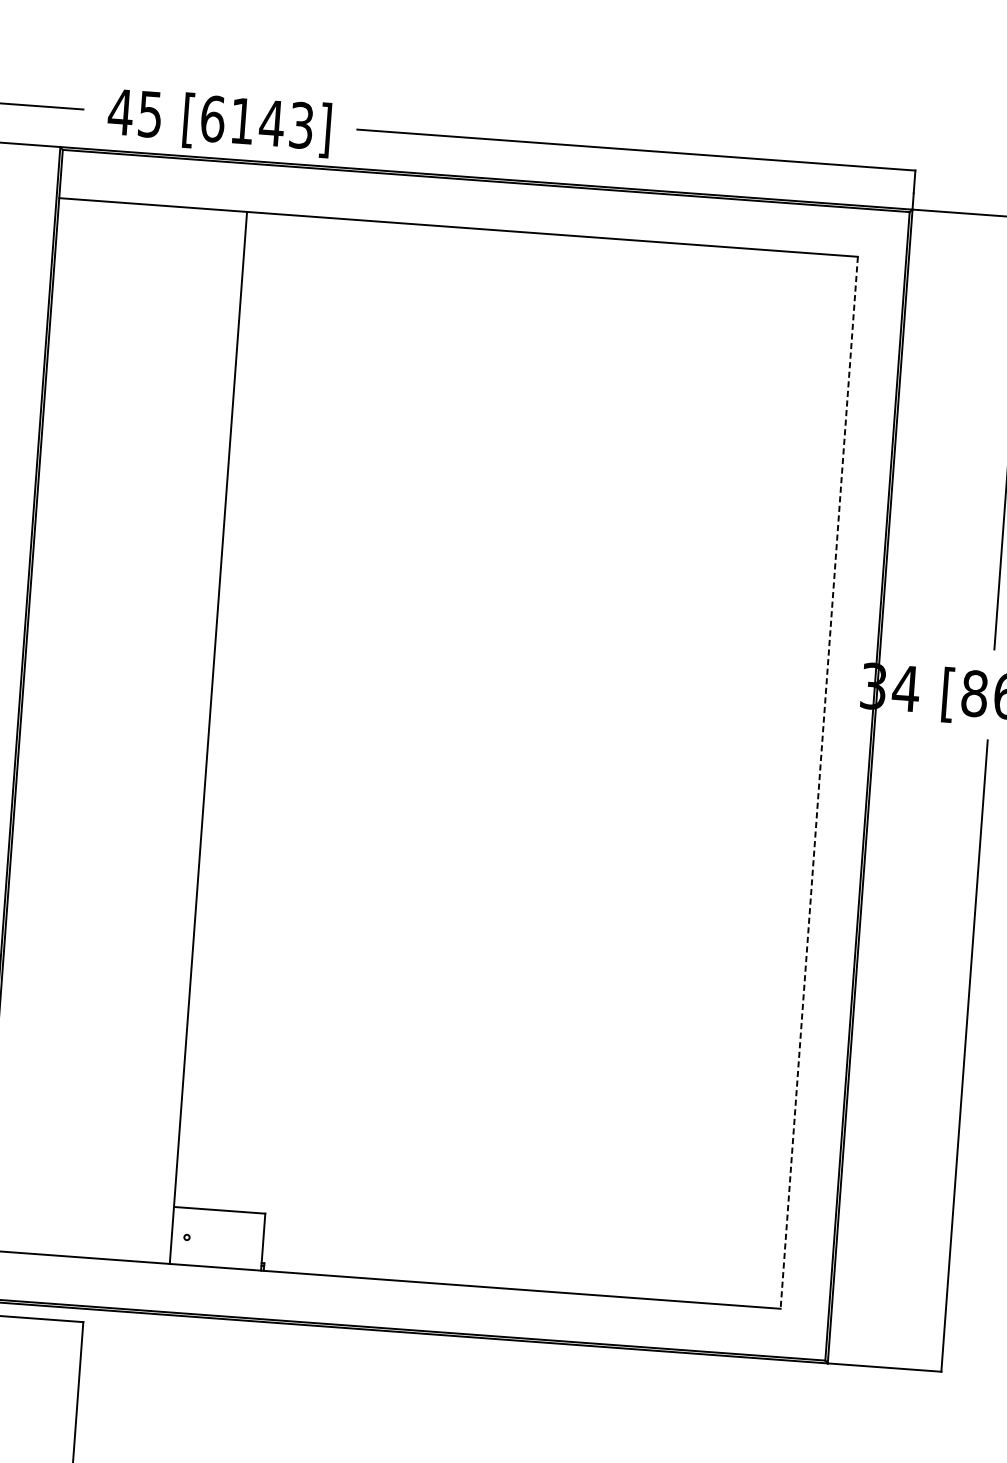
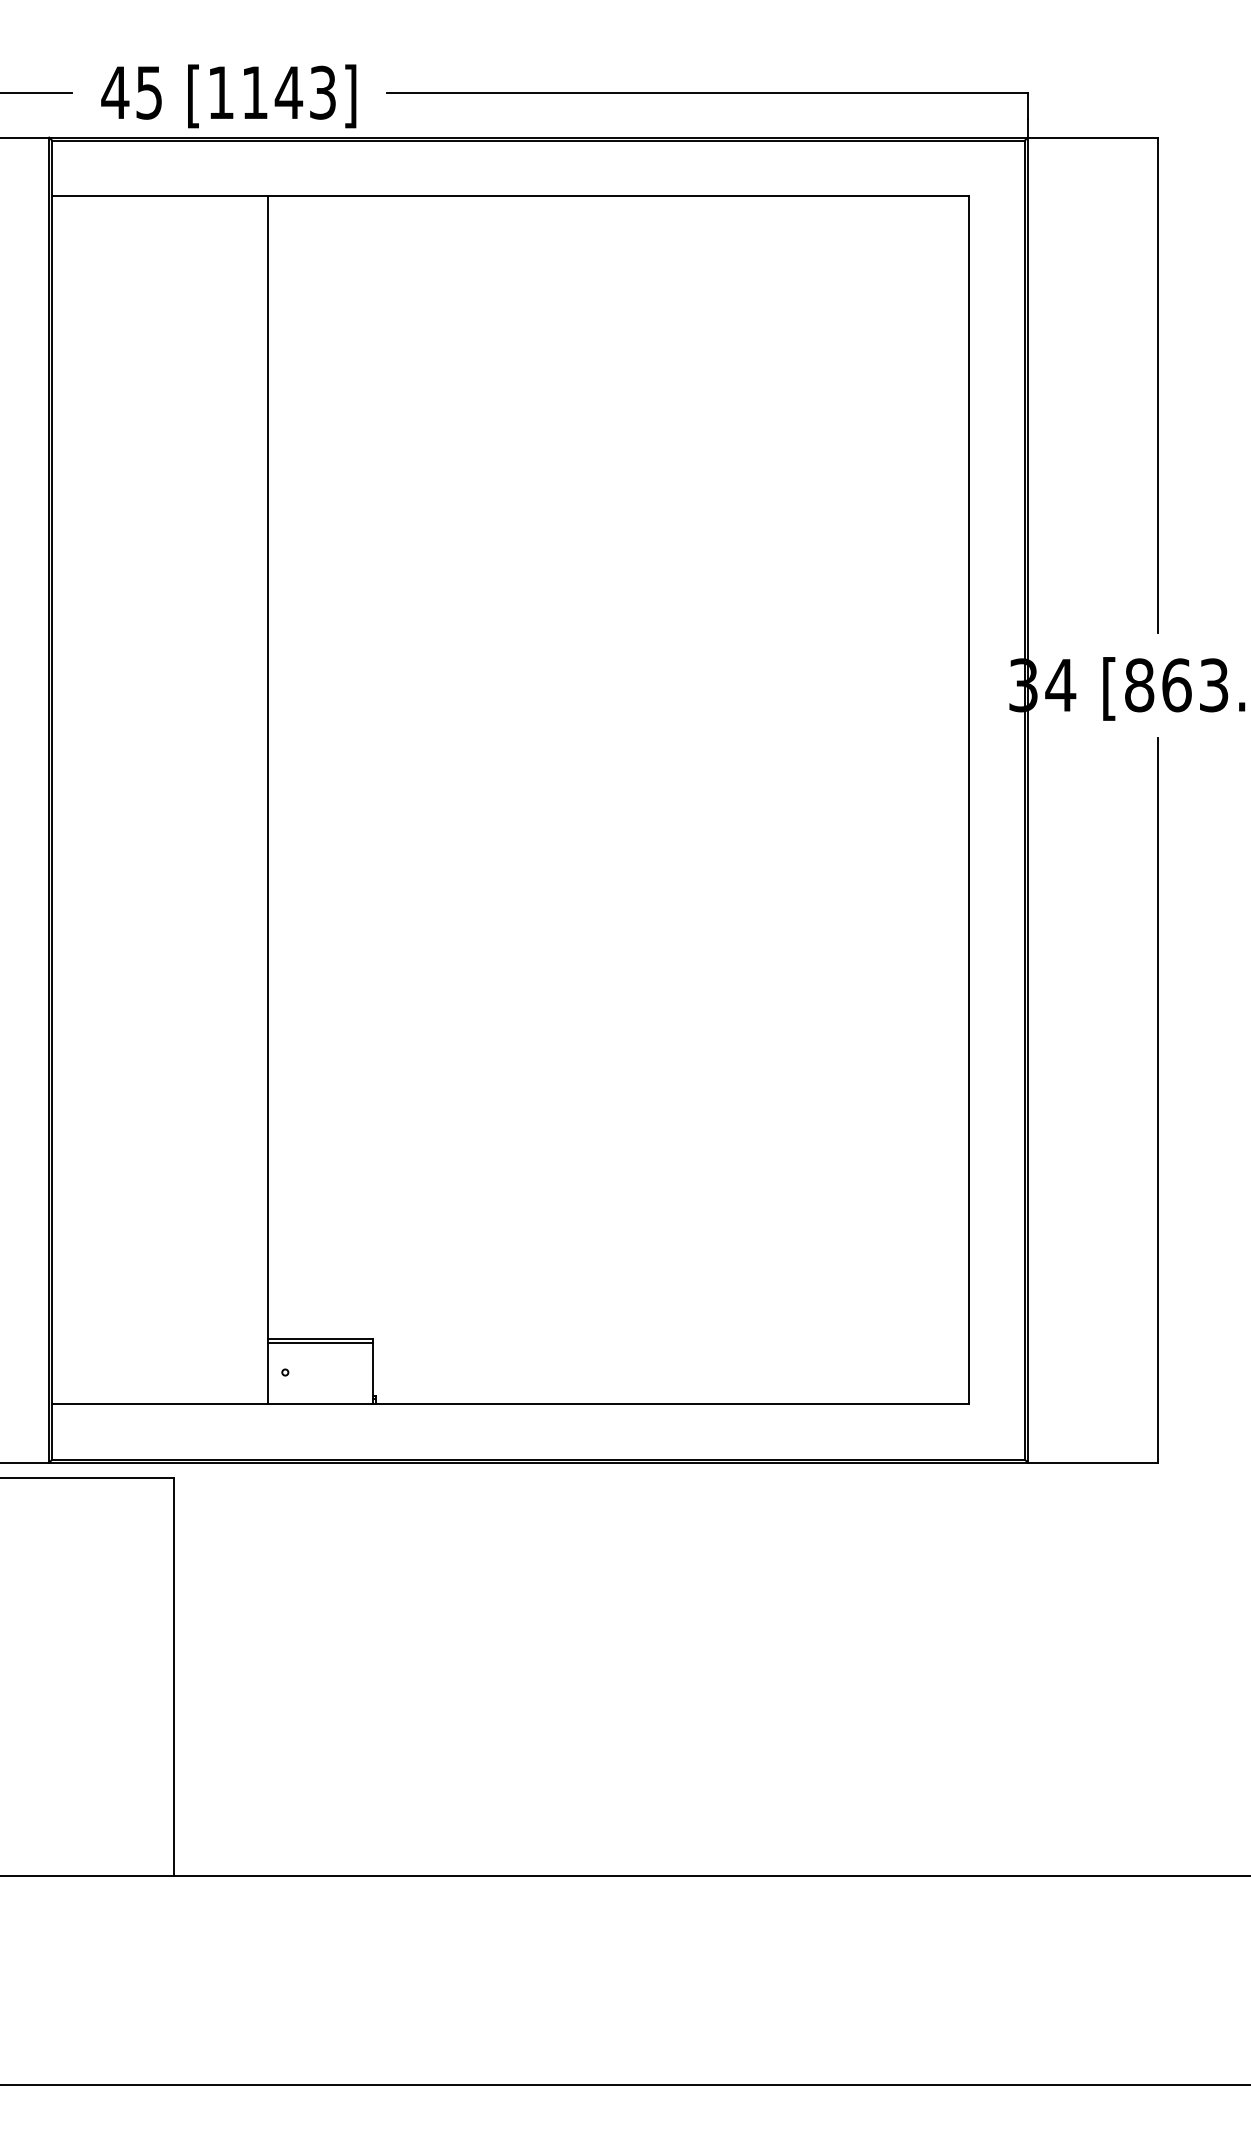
text: (213, 118) -> (221, 92), [6143] -> [1143]
line: (819, 783) -> (969, 800), dashed -> solid
line: (218, 1214) -> (319, 1343), added

